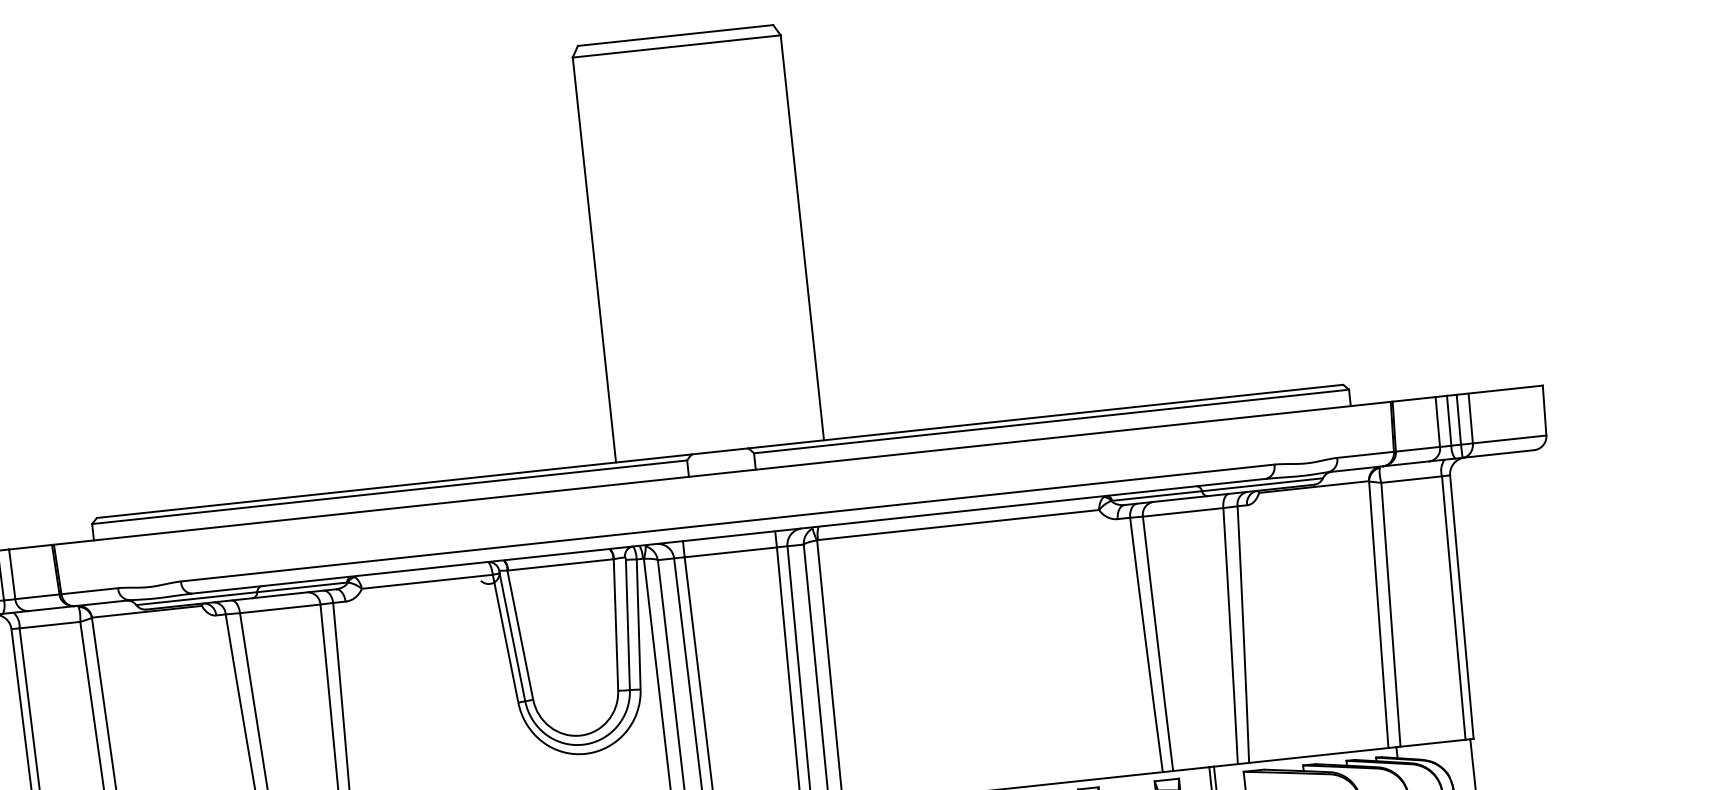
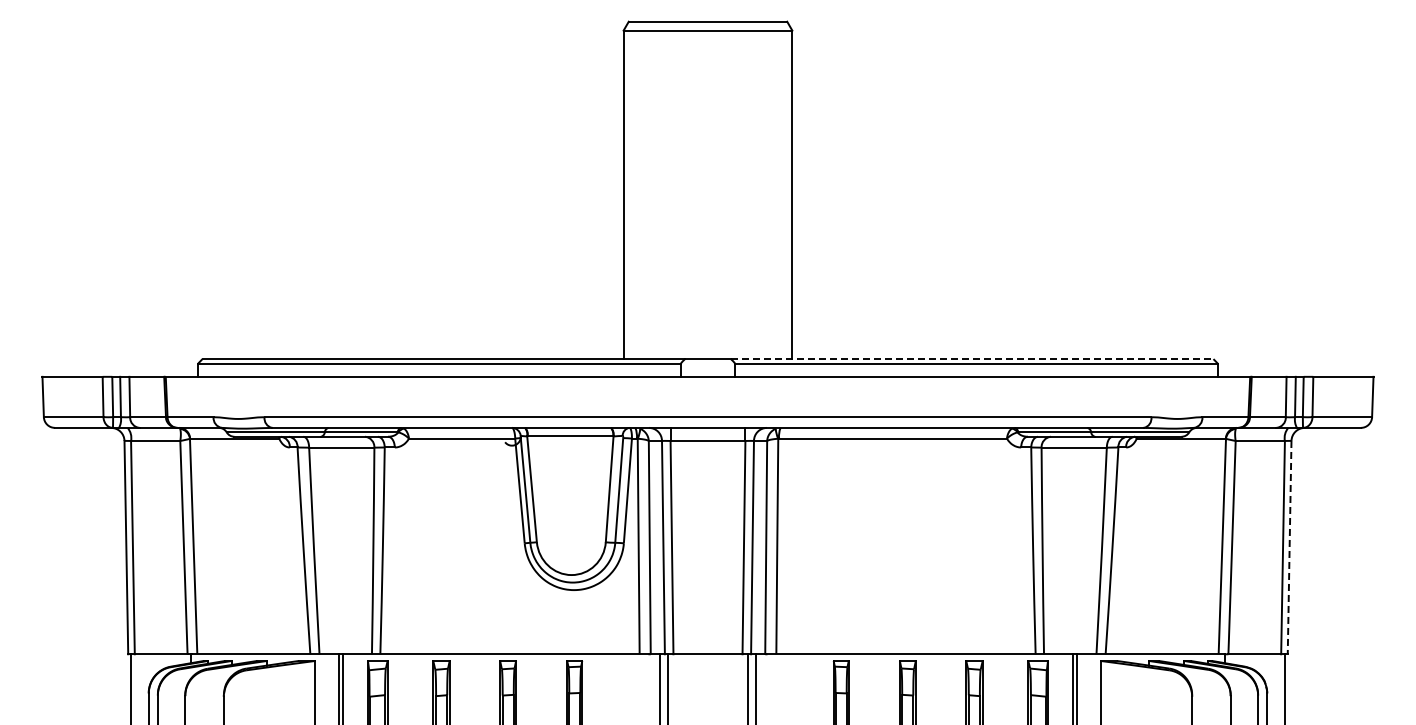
line: (1046, 417) -> (972, 359), solid -> dashed
line: (1461, 607) -> (1289, 547), solid -> dashed

